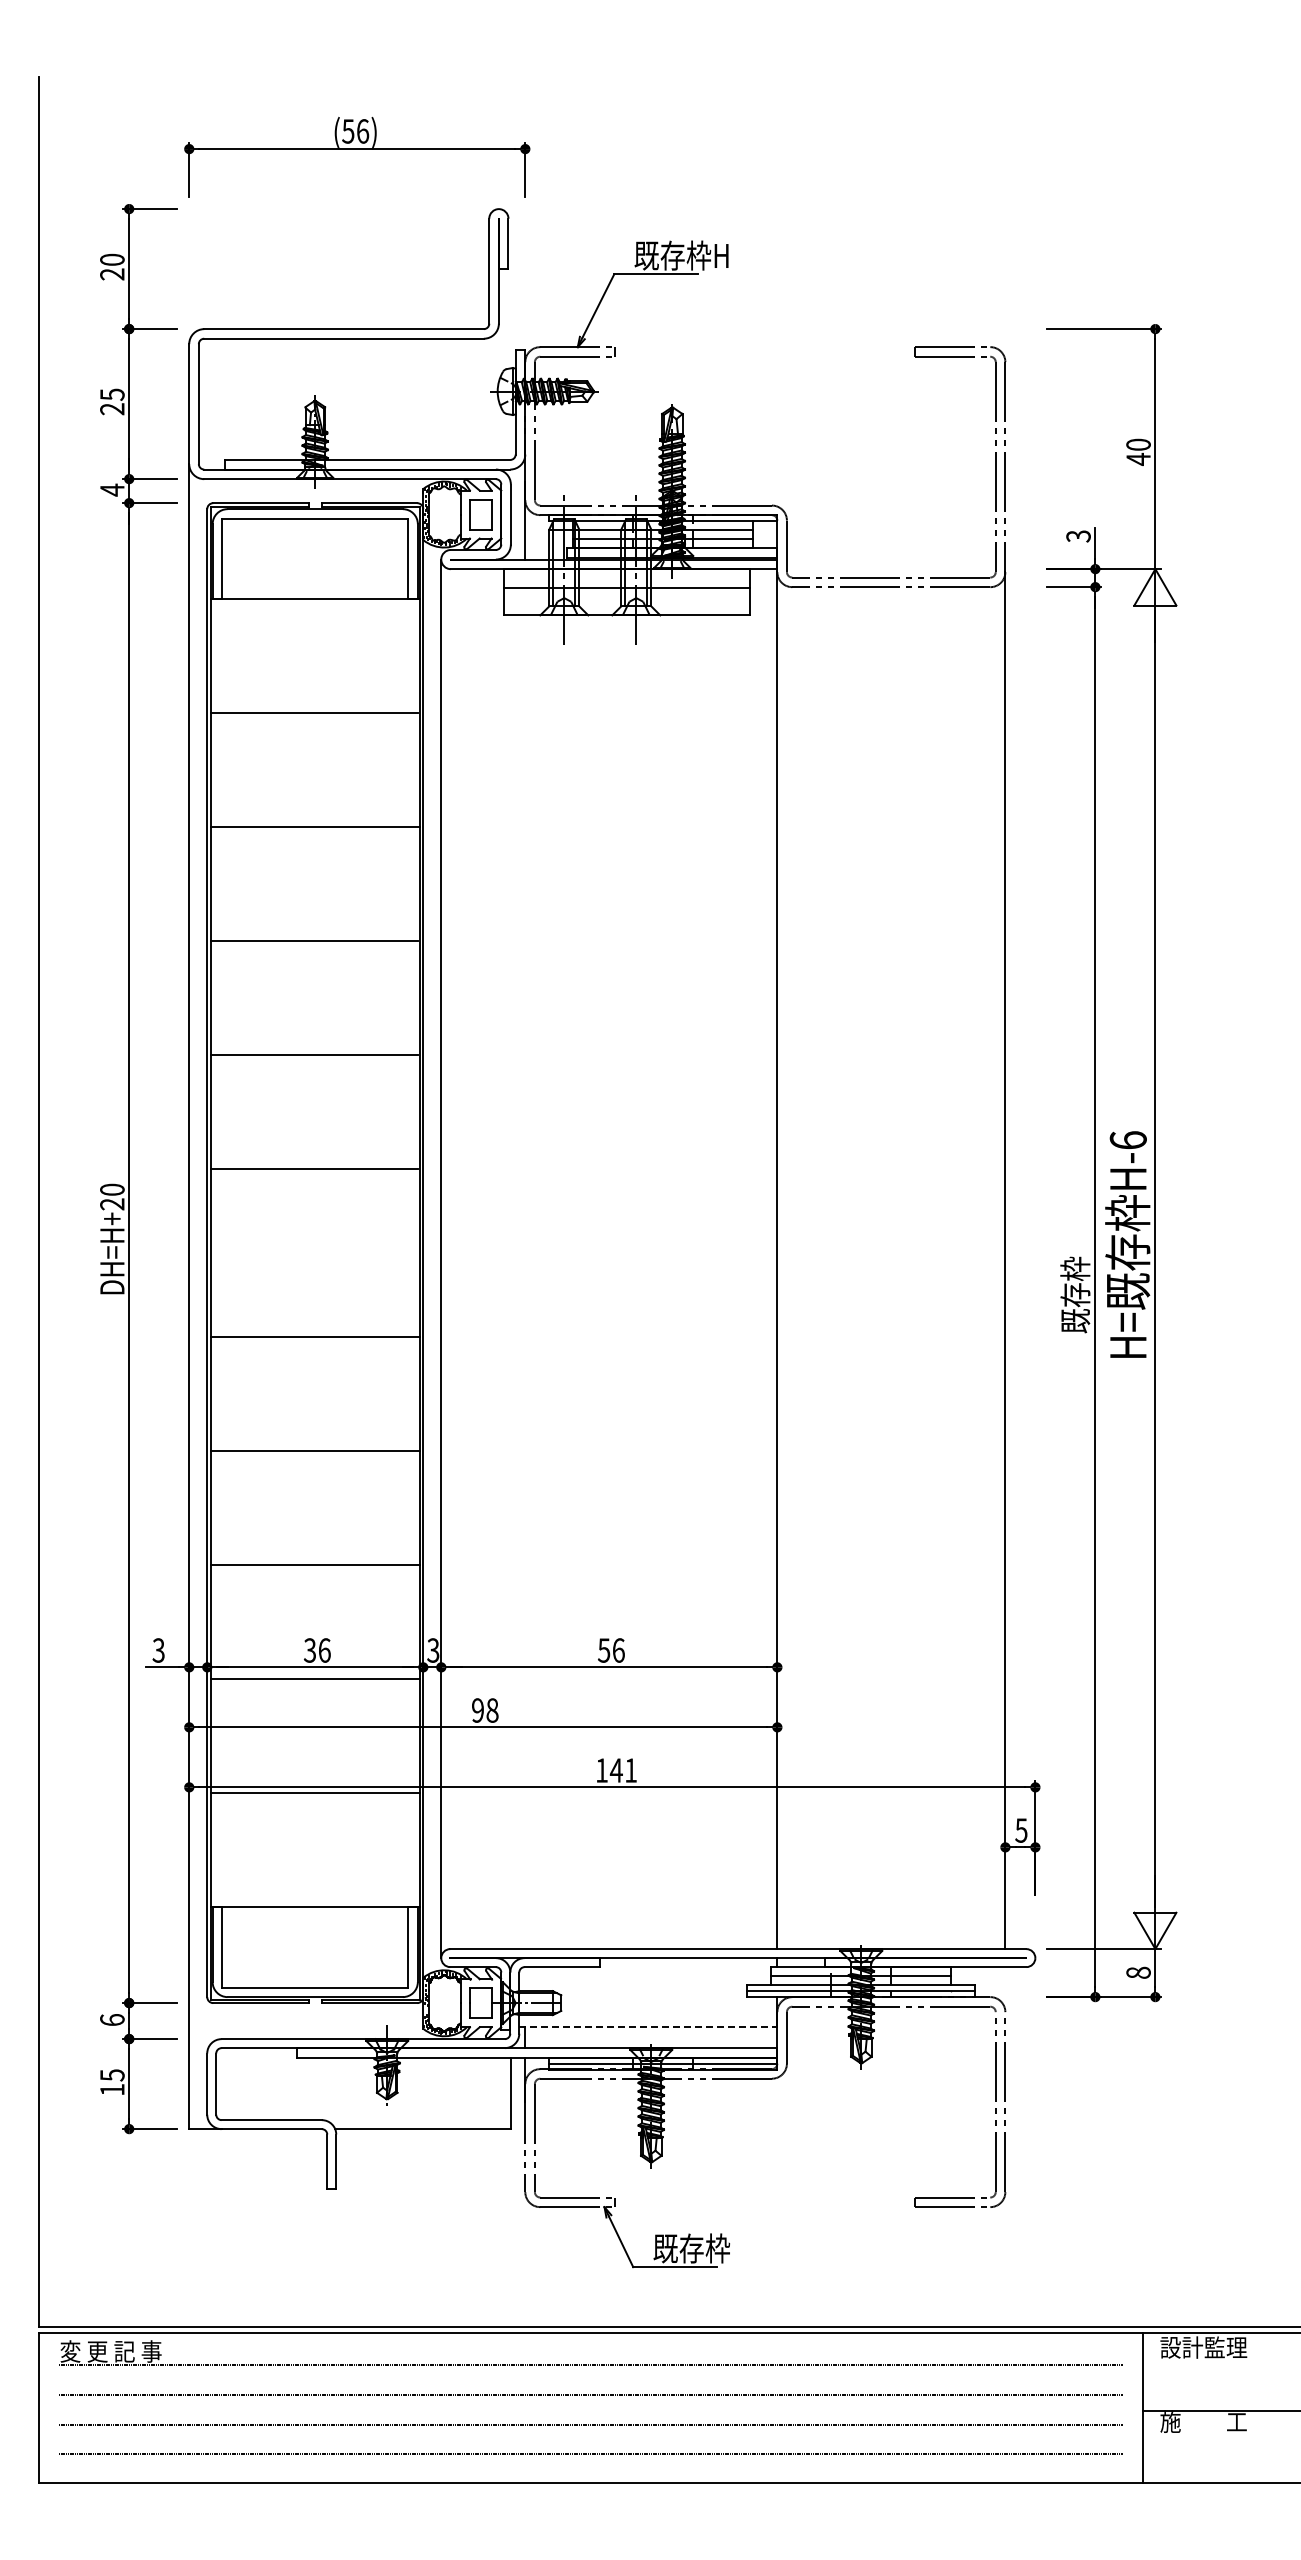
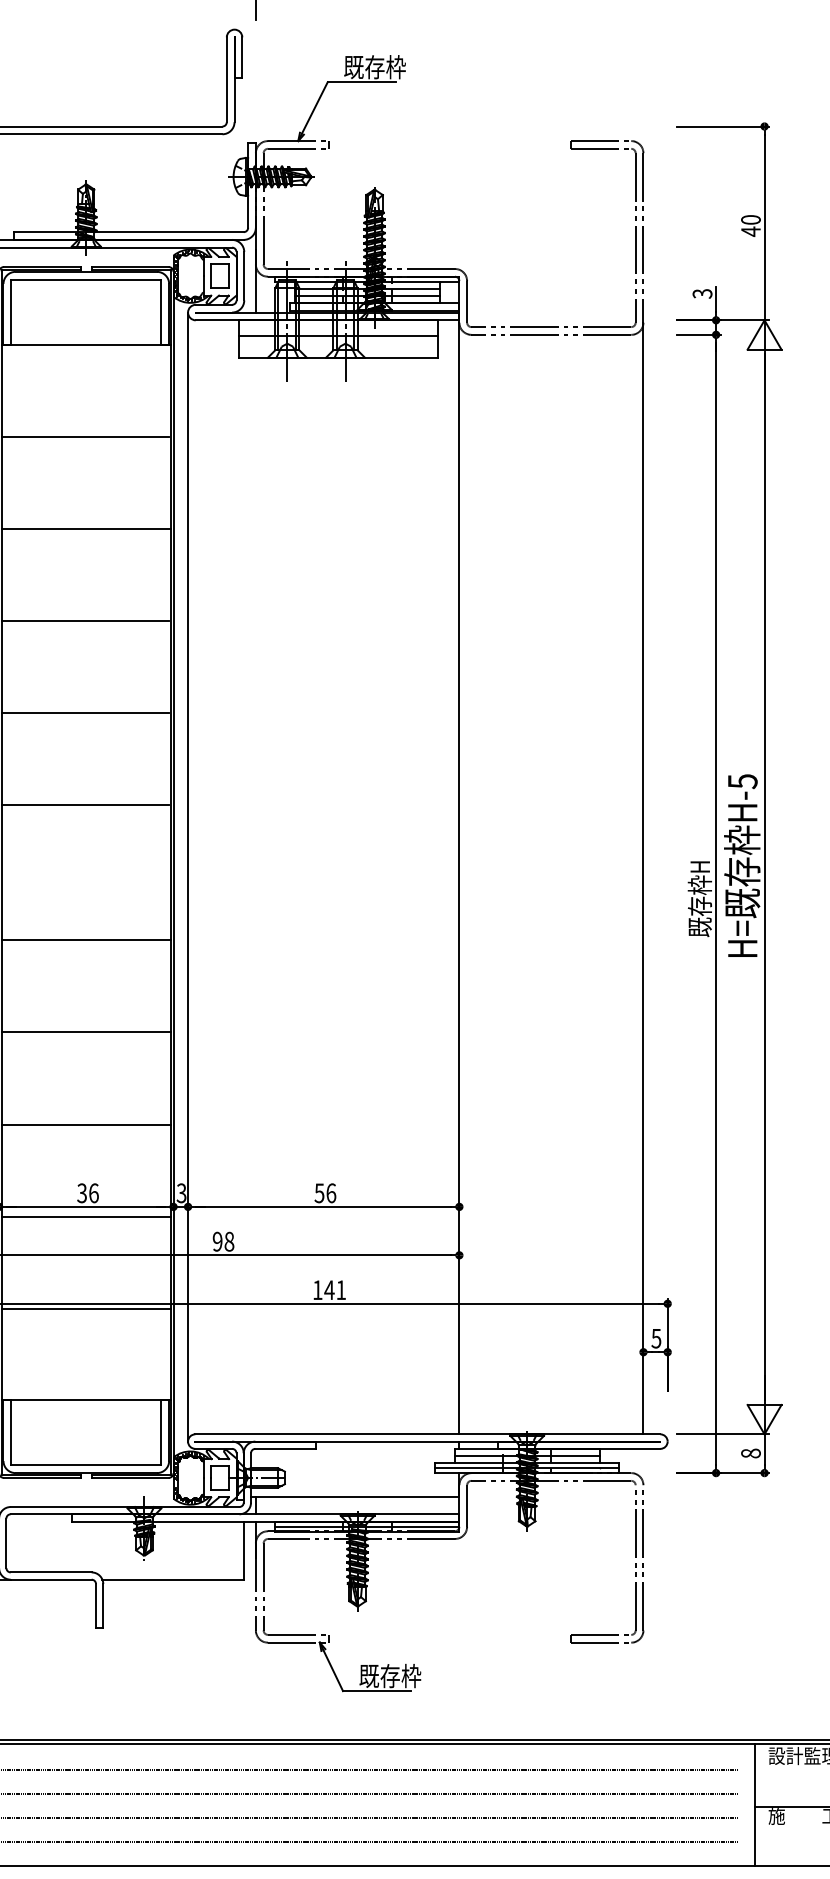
text: (721, 255) -> (414, 67), 既存枠H -> 既存枠
text: (1127, 1140) -> (742, 781), H-6 -> H-5
text: (1075, 1246) -> (700, 867), 既存枠 -> 既存枠H
line: (648, 2027) -> (355, 1497), dashed -> solid

